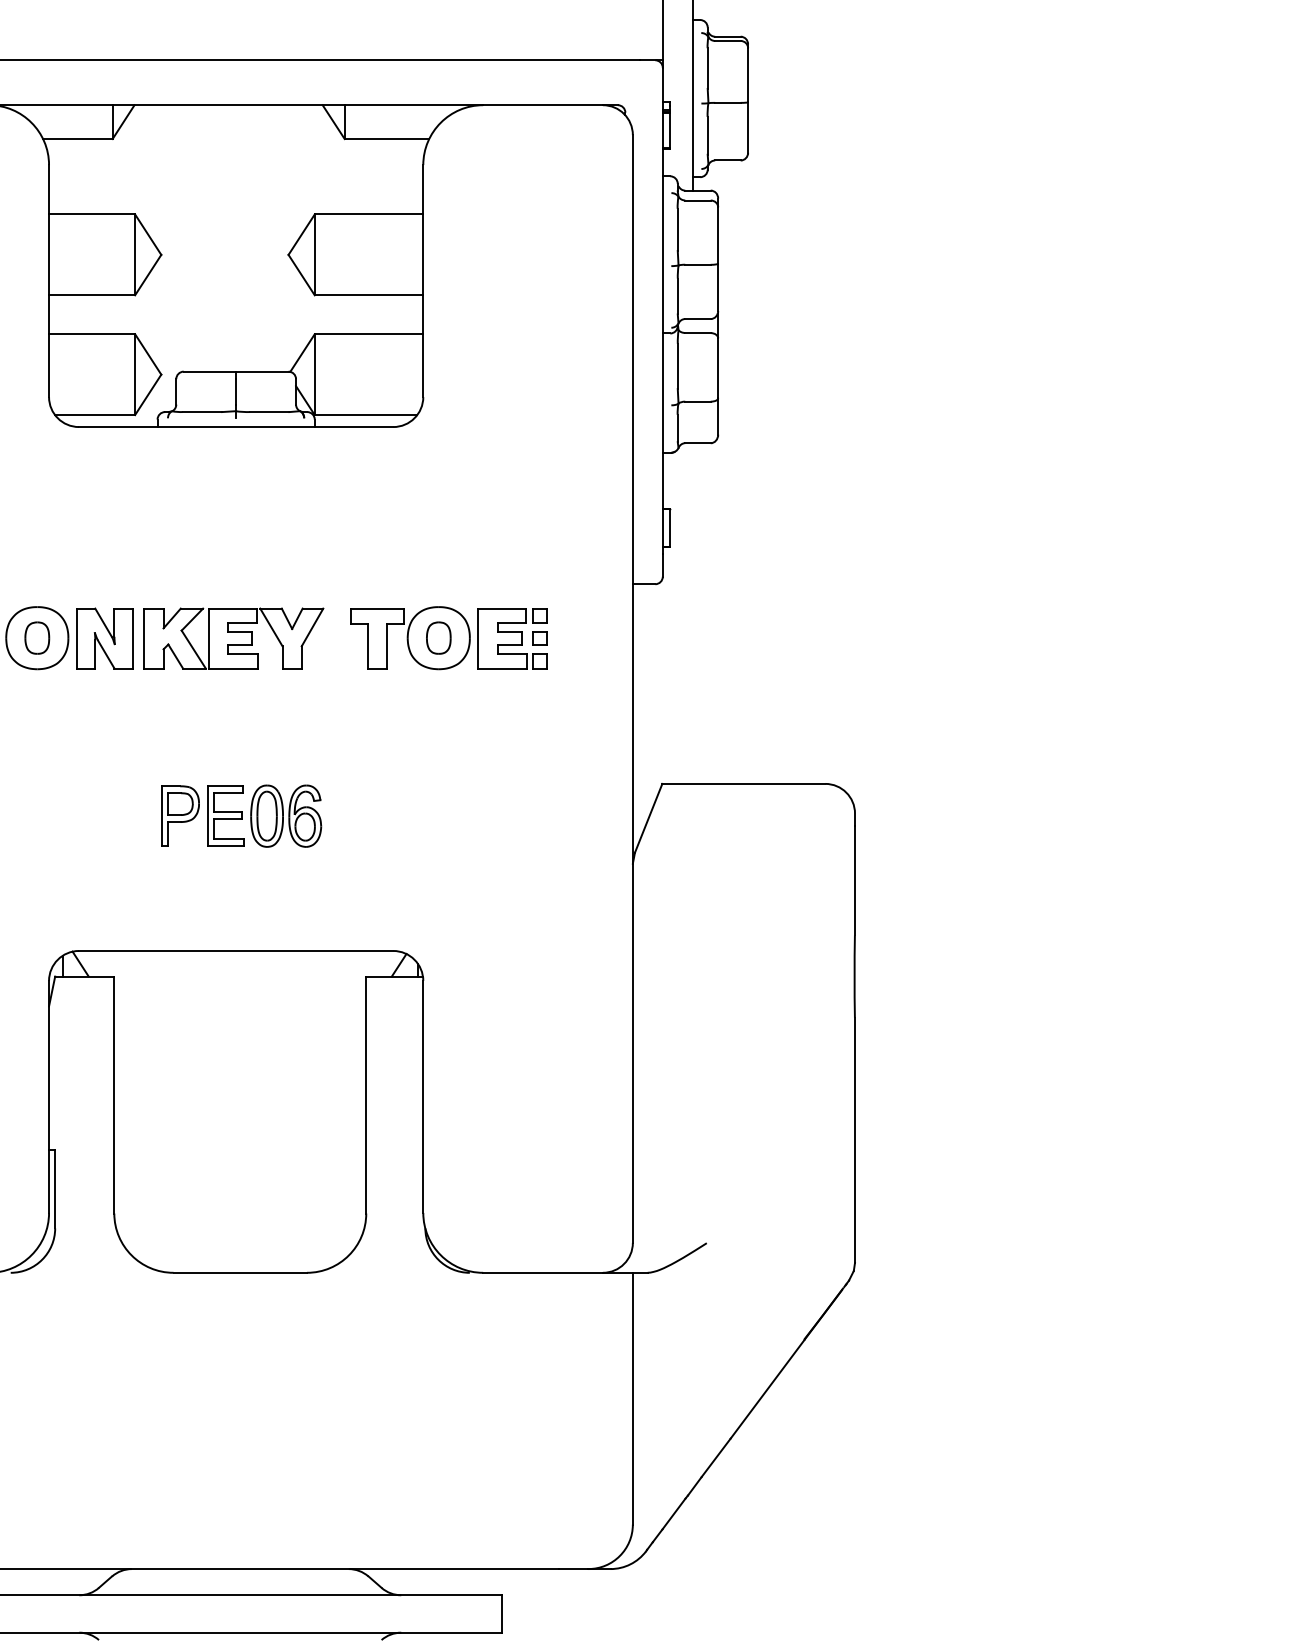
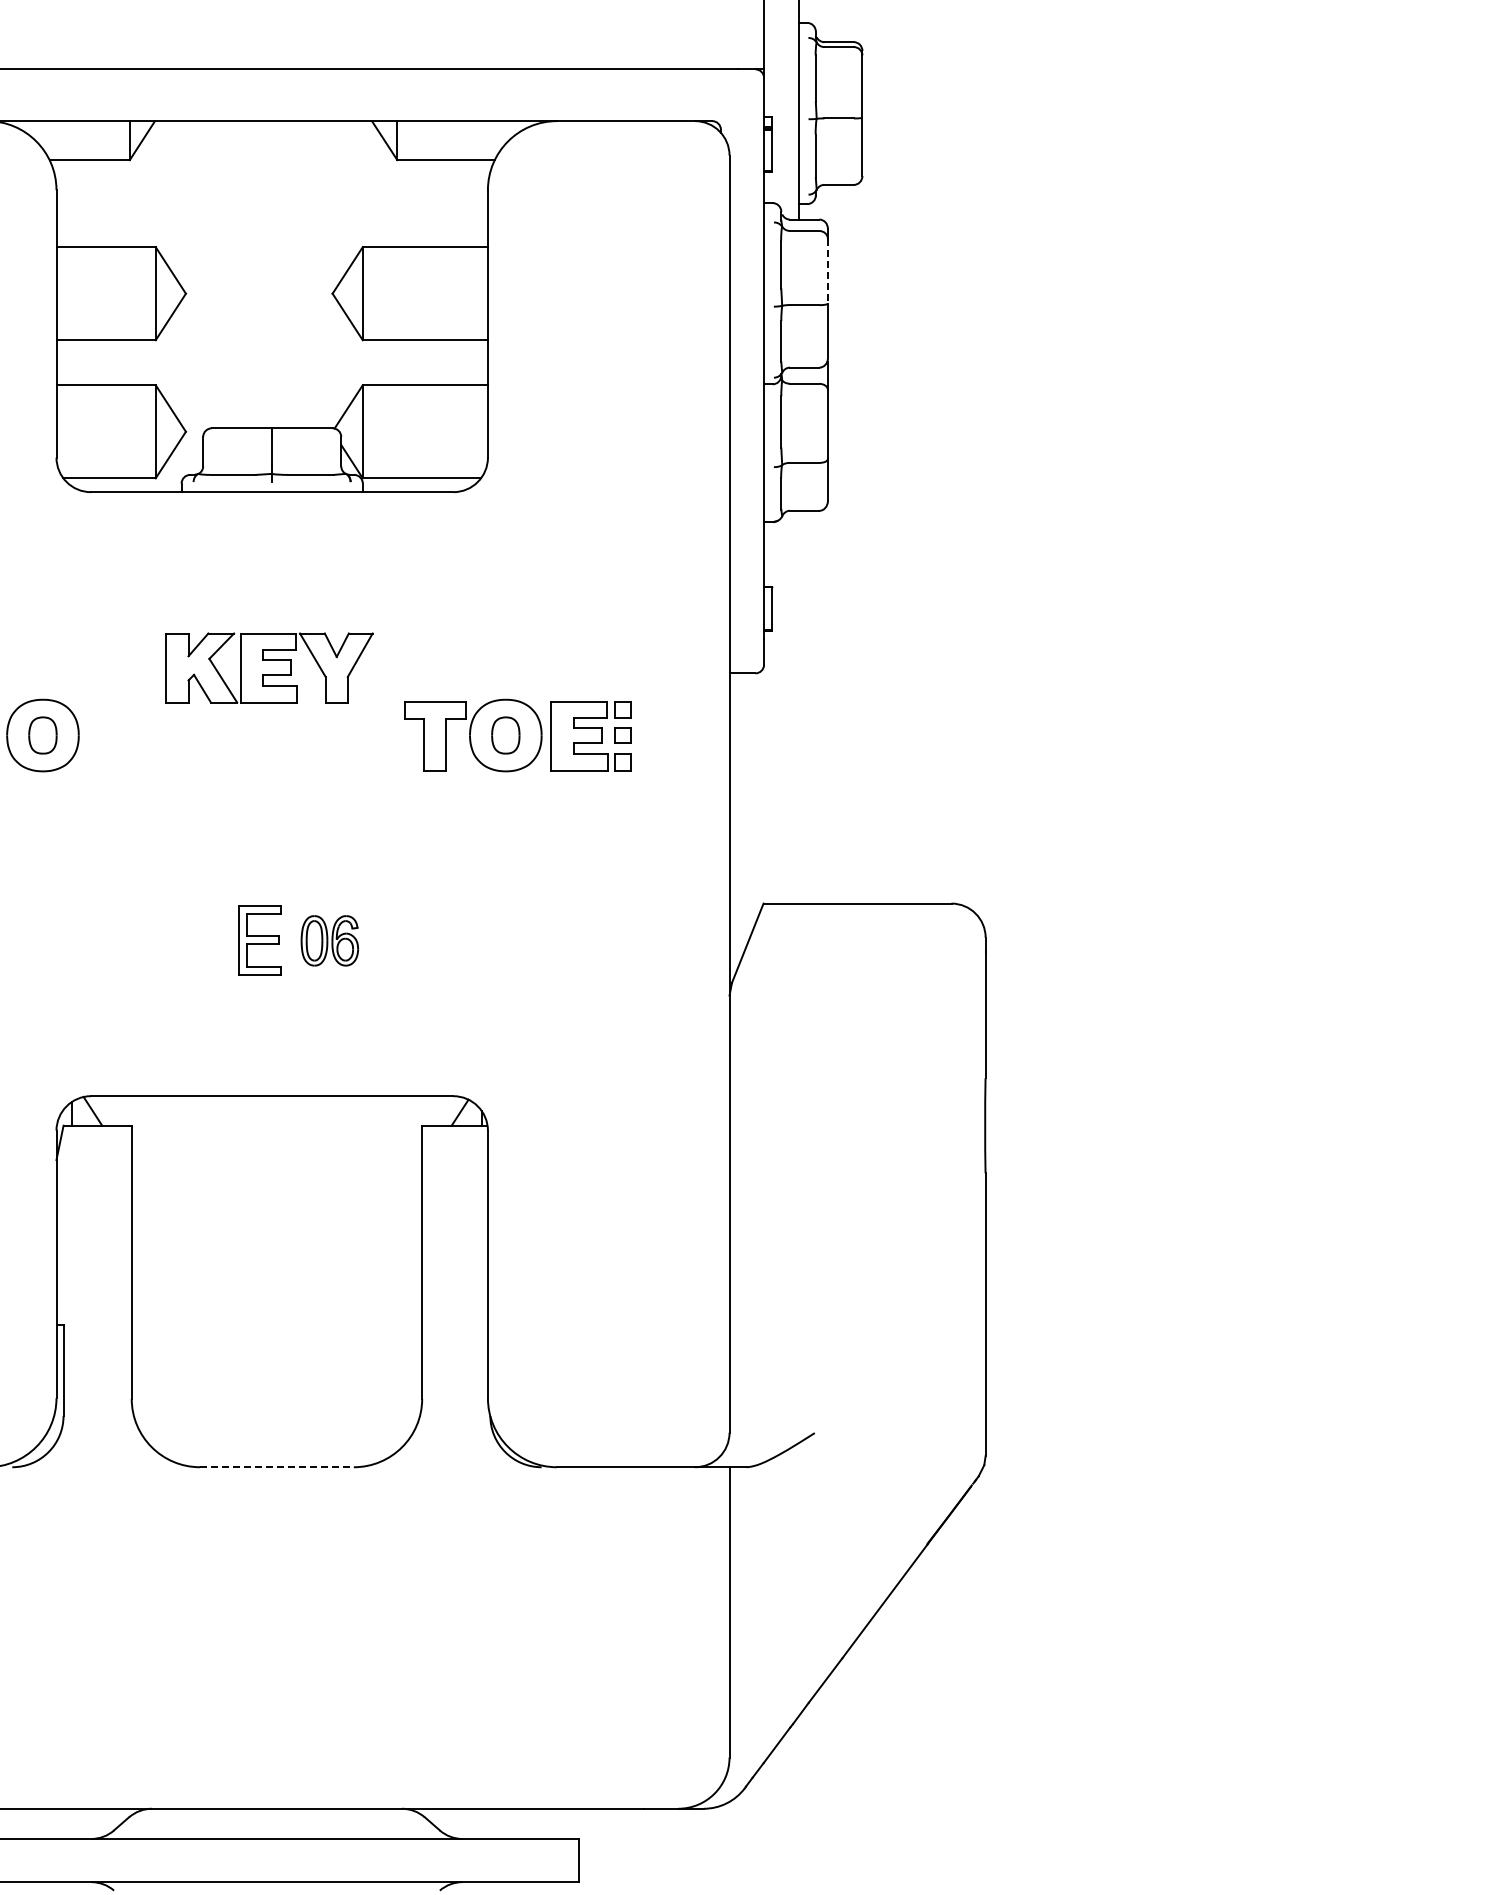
line: (717, 235) -> (827, 271), solid -> dashed
part: (104, 638) -> (120, 735), removed
part: (233, 638) -> (269, 667), moved
part: (180, 815) -> (207, 940), removed
part: (285, 815) -> (329, 940), size x0.7
line: (239, 1273) -> (276, 1467), solid -> dashed

